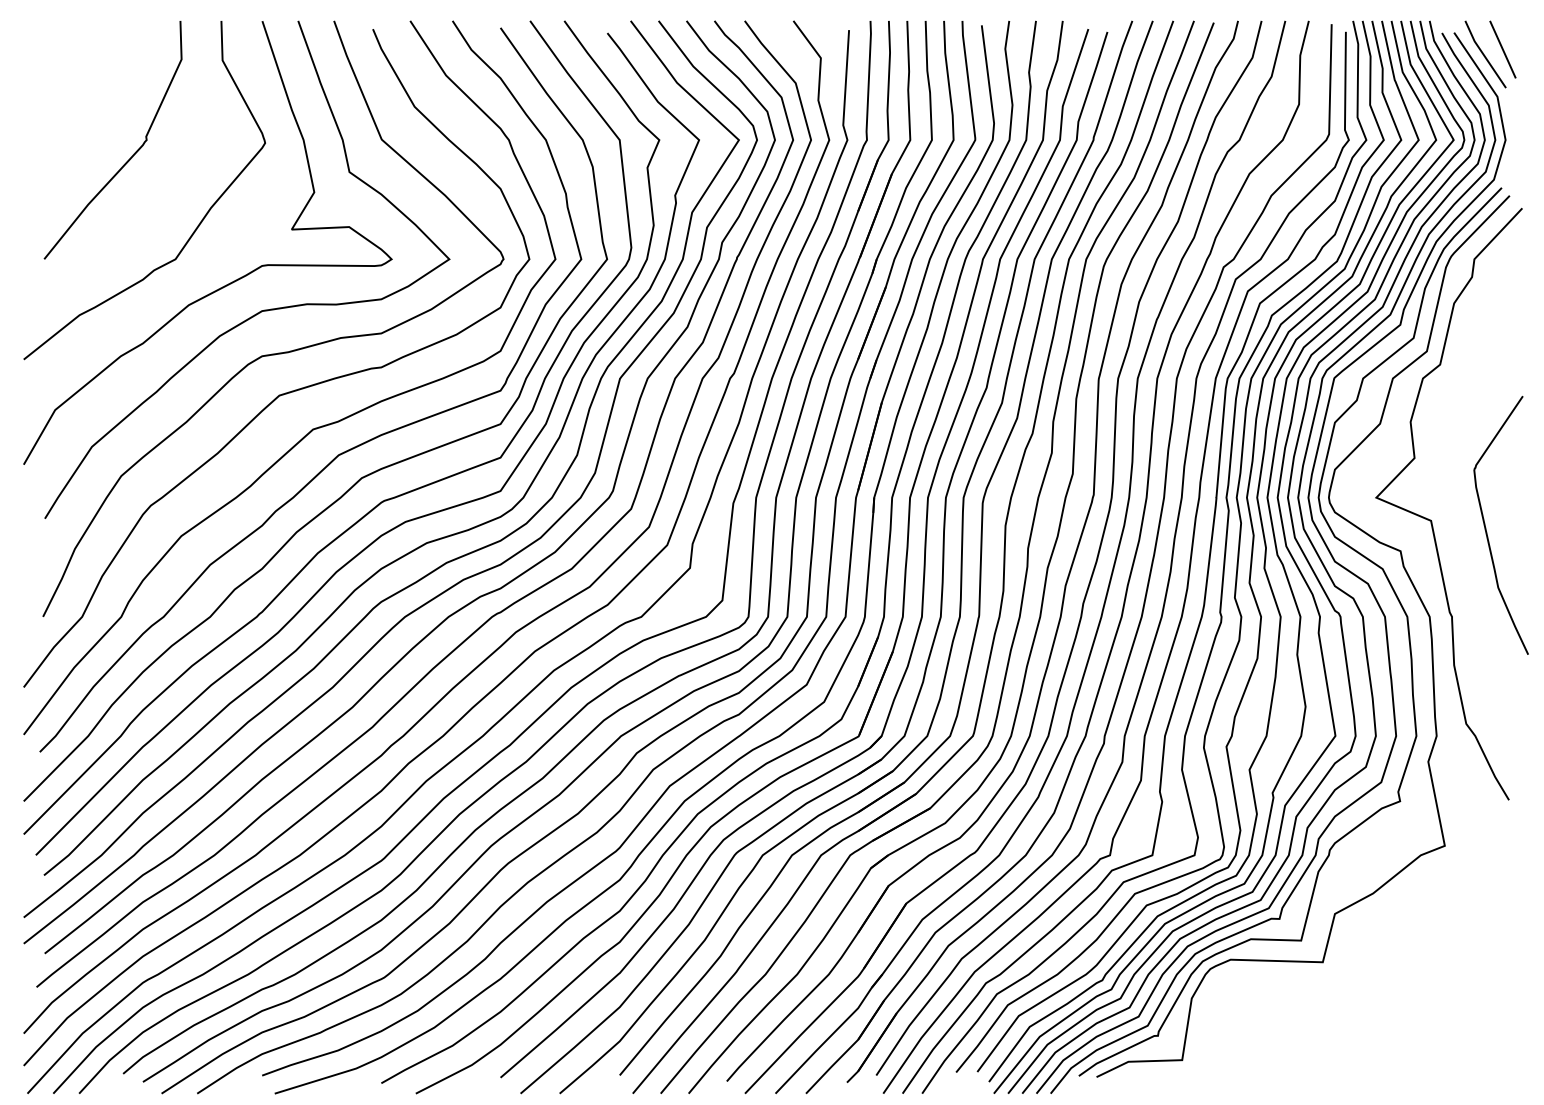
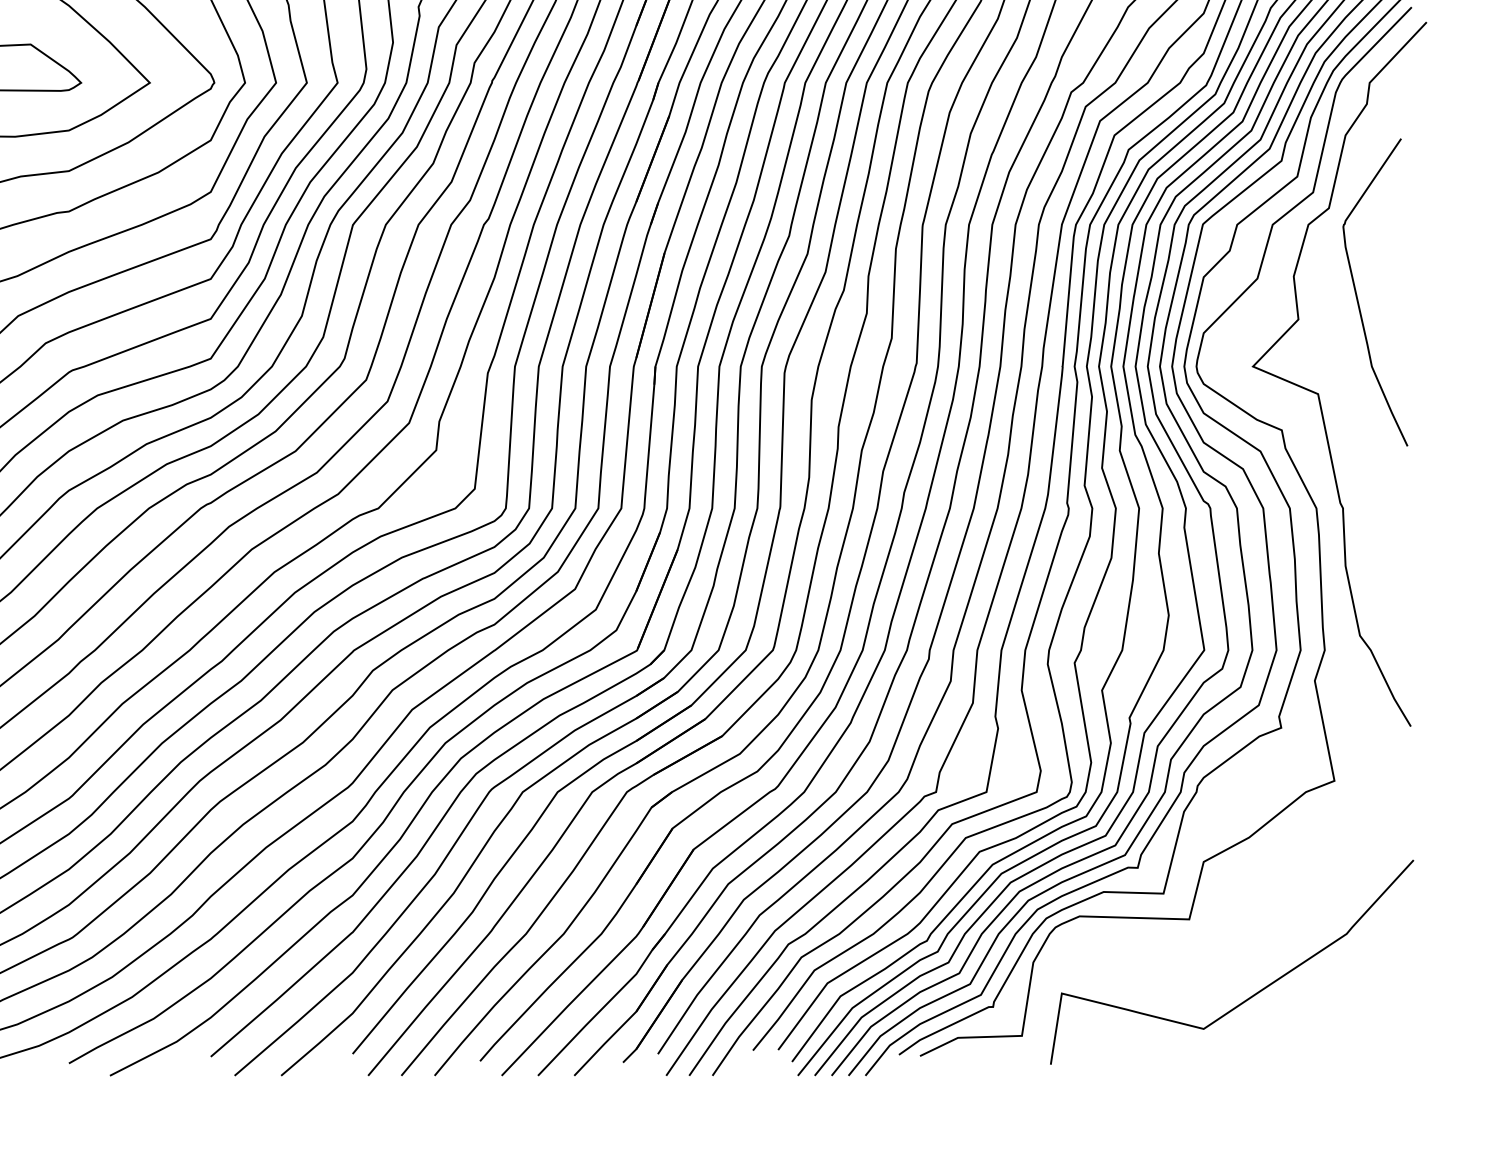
curve: (1486, 527) -> (1357, 294), moved
curve: (1377, 1024) -> (1254, 993), added

